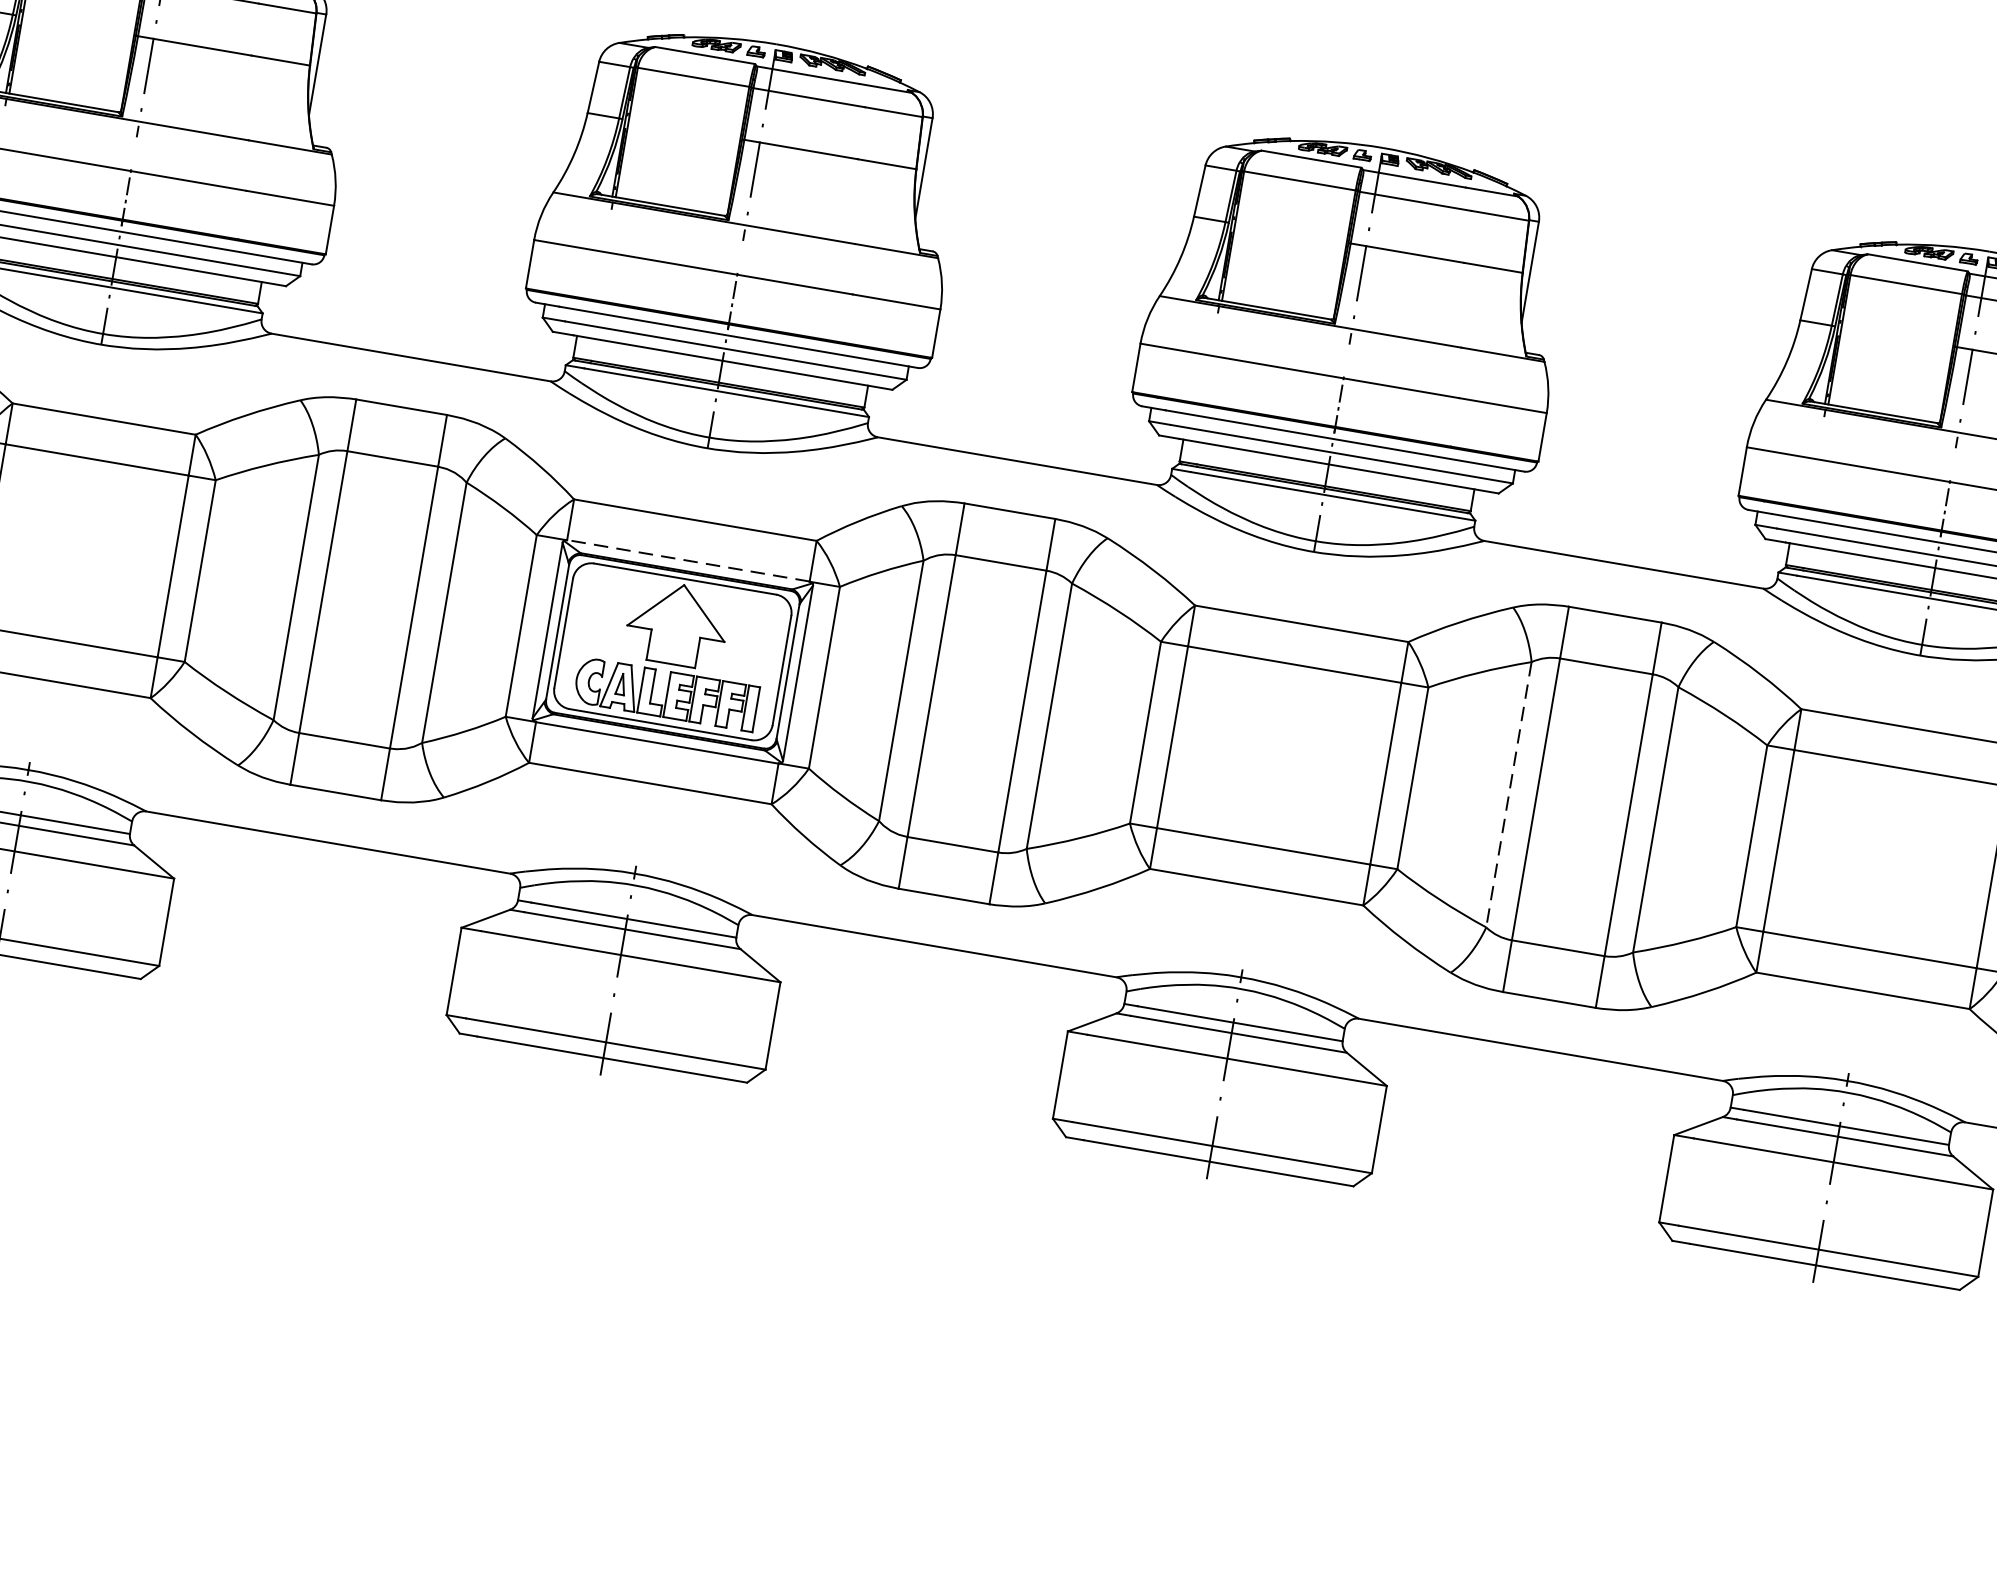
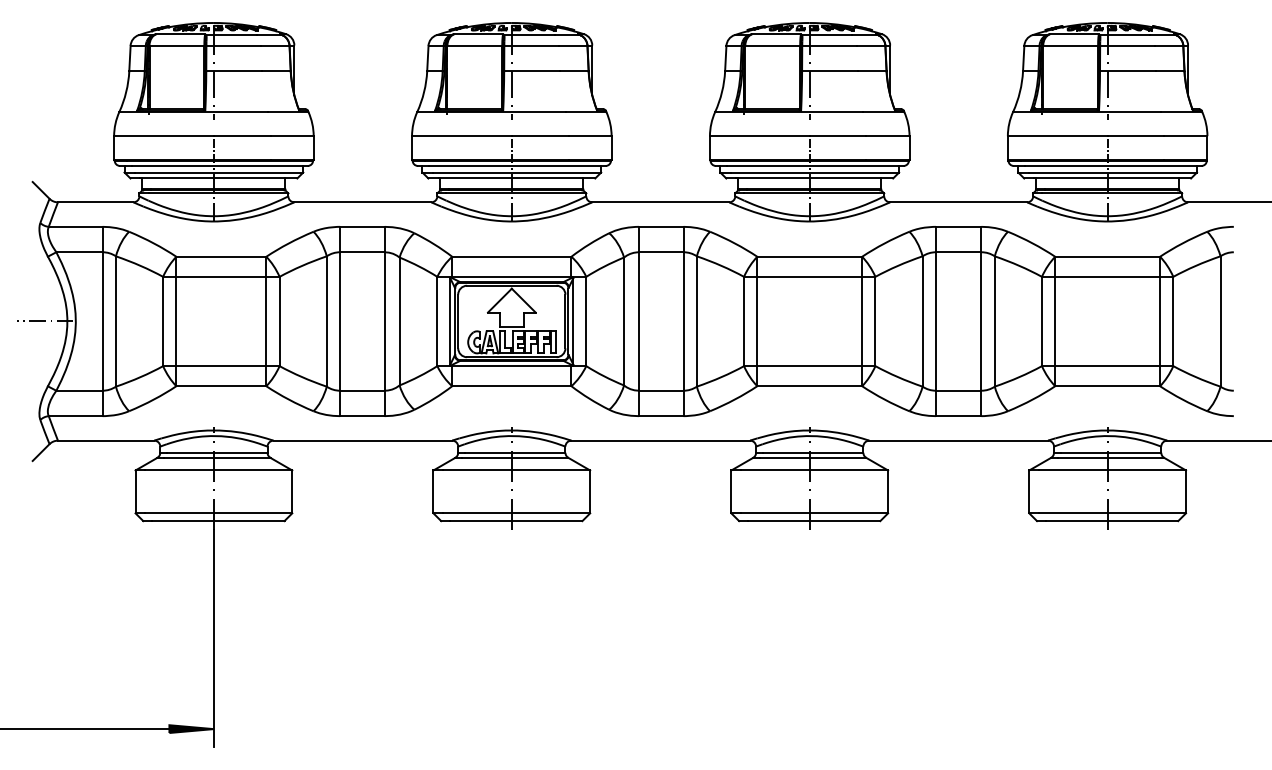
line: (687, 560) -> (511, 276), dashed -> solid
line: (1508, 796) -> (922, 322), dashed -> solid

